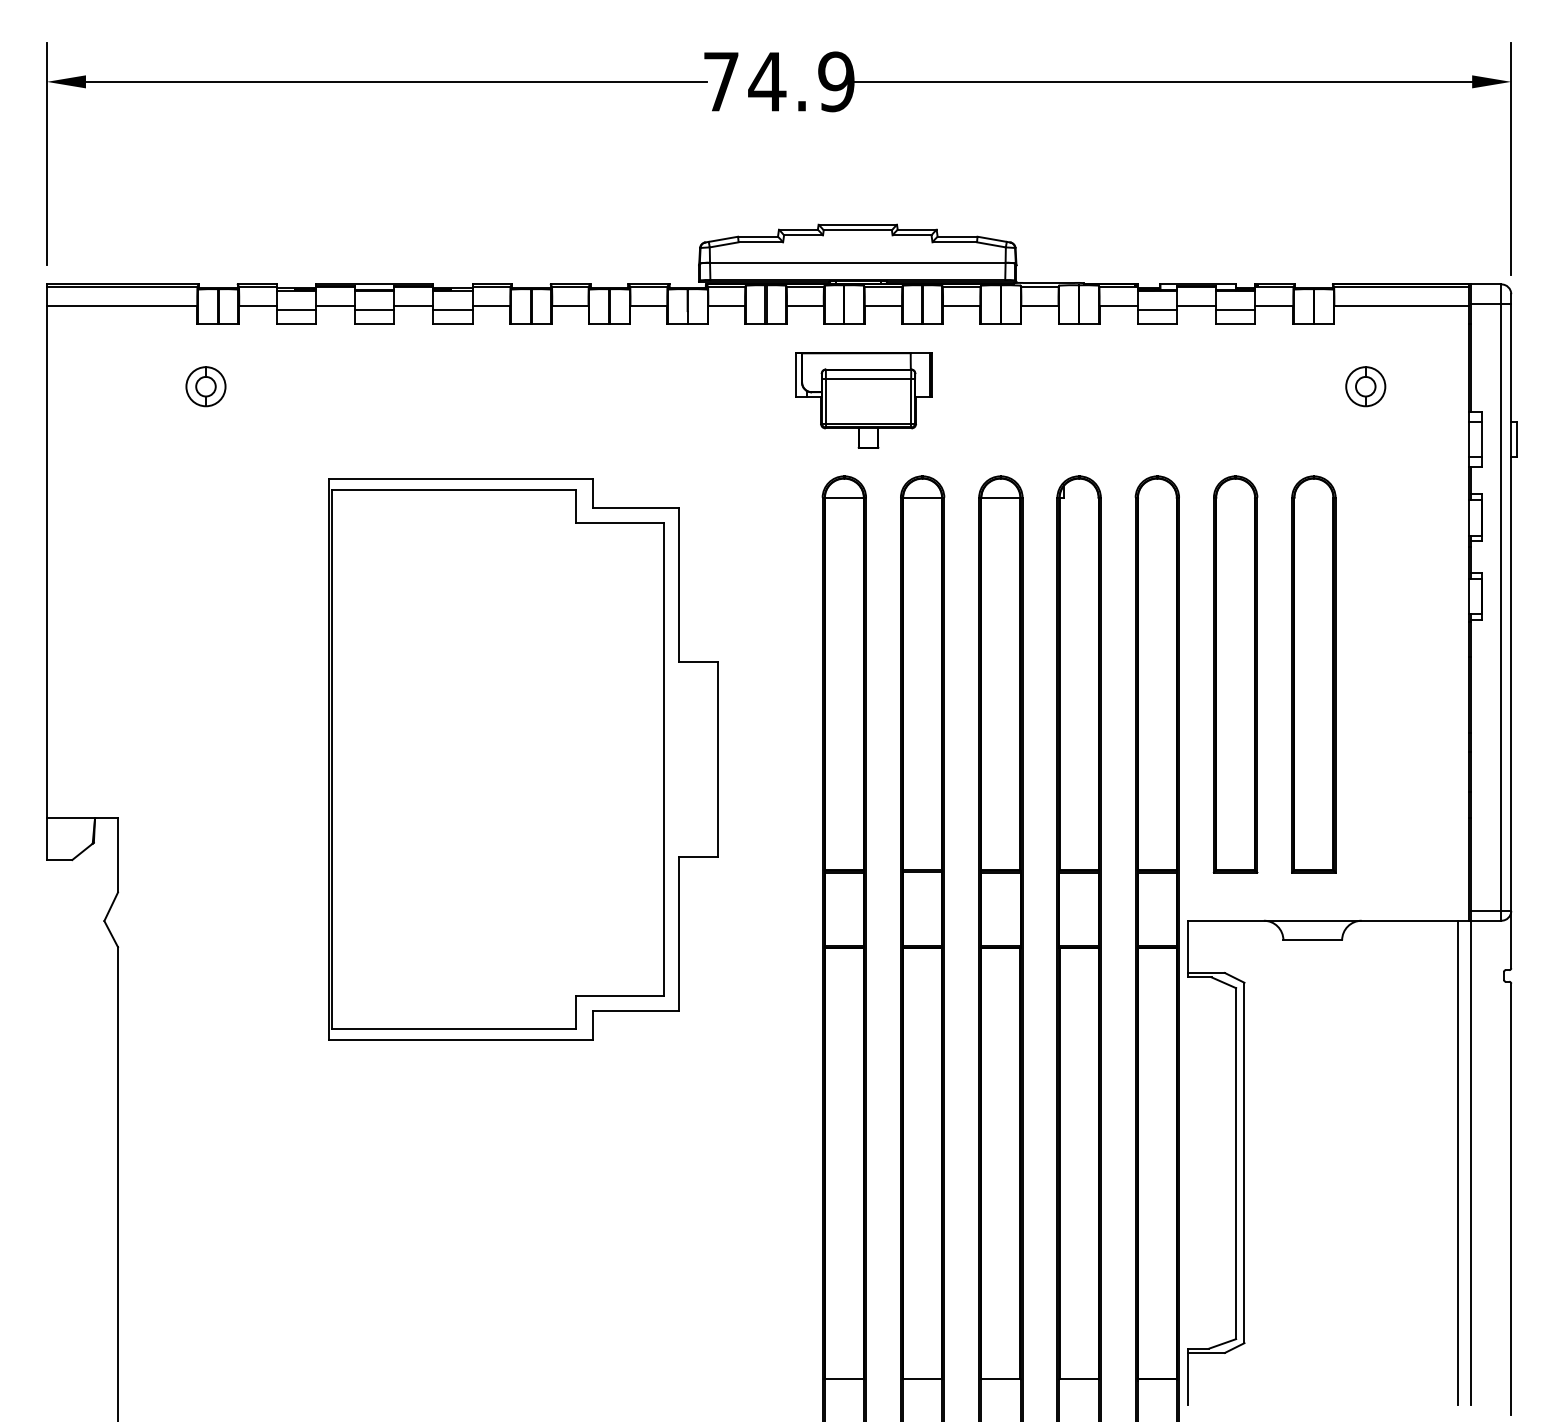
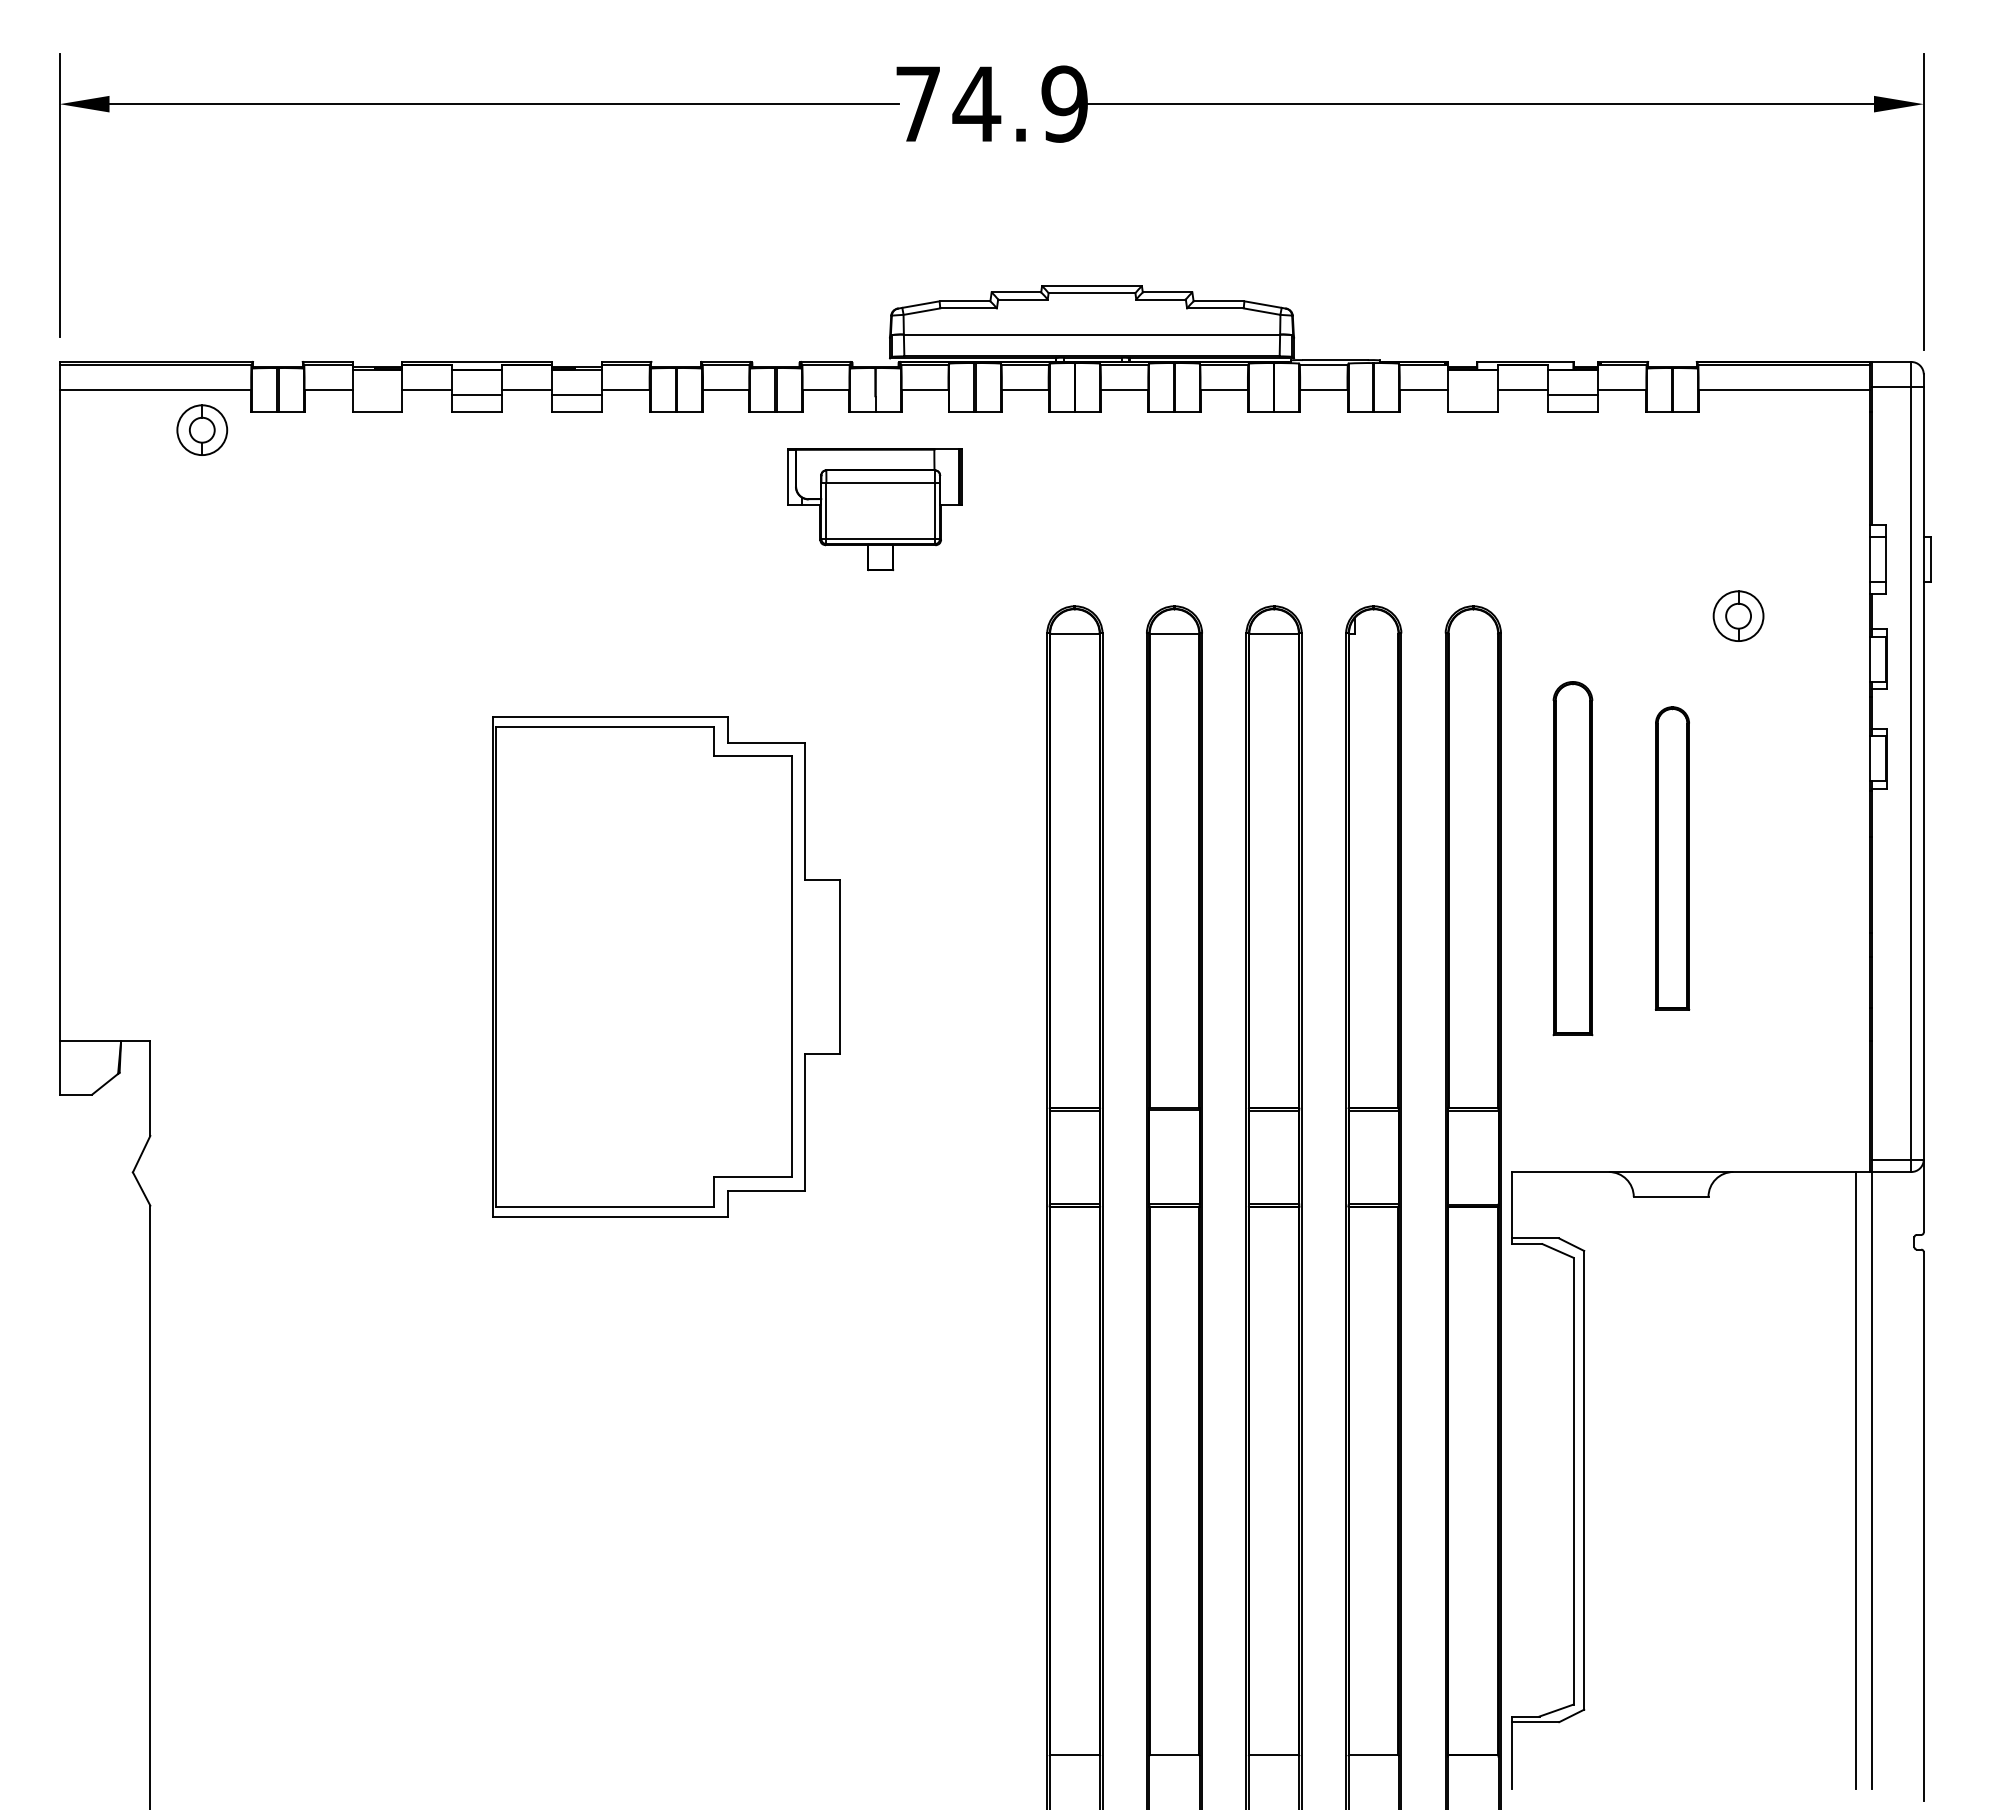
line: (296, 309) -> (377, 394), removed
line: (1157, 309) -> (1473, 394), removed
part: (206, 386) -> (202, 429), moved
part: (1365, 386) -> (1738, 615), moved
part: (863, 400) -> (874, 509), moved
part: (1235, 674) -> (1572, 858), size x0.7
part: (1313, 674) -> (1672, 858), size x0.6
part: (523, 759) -> (666, 966), size x0.7

